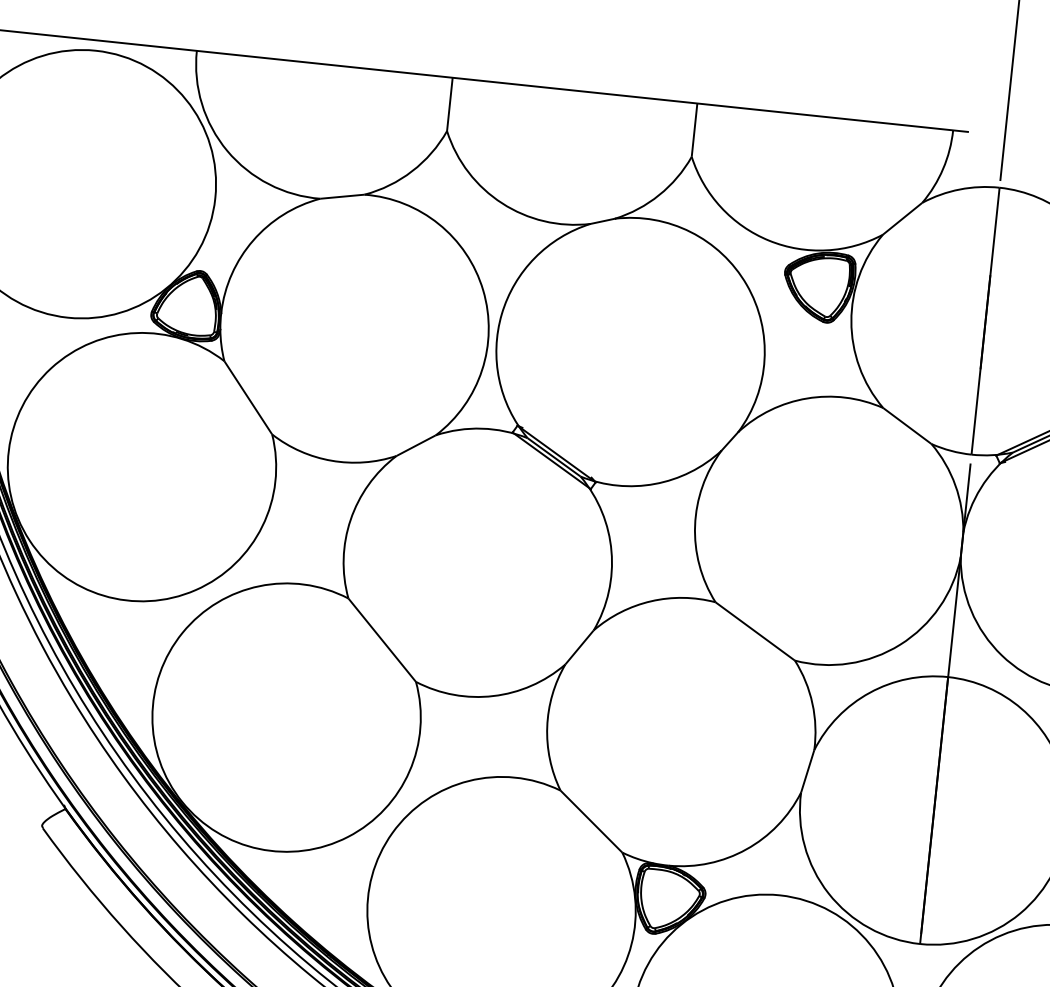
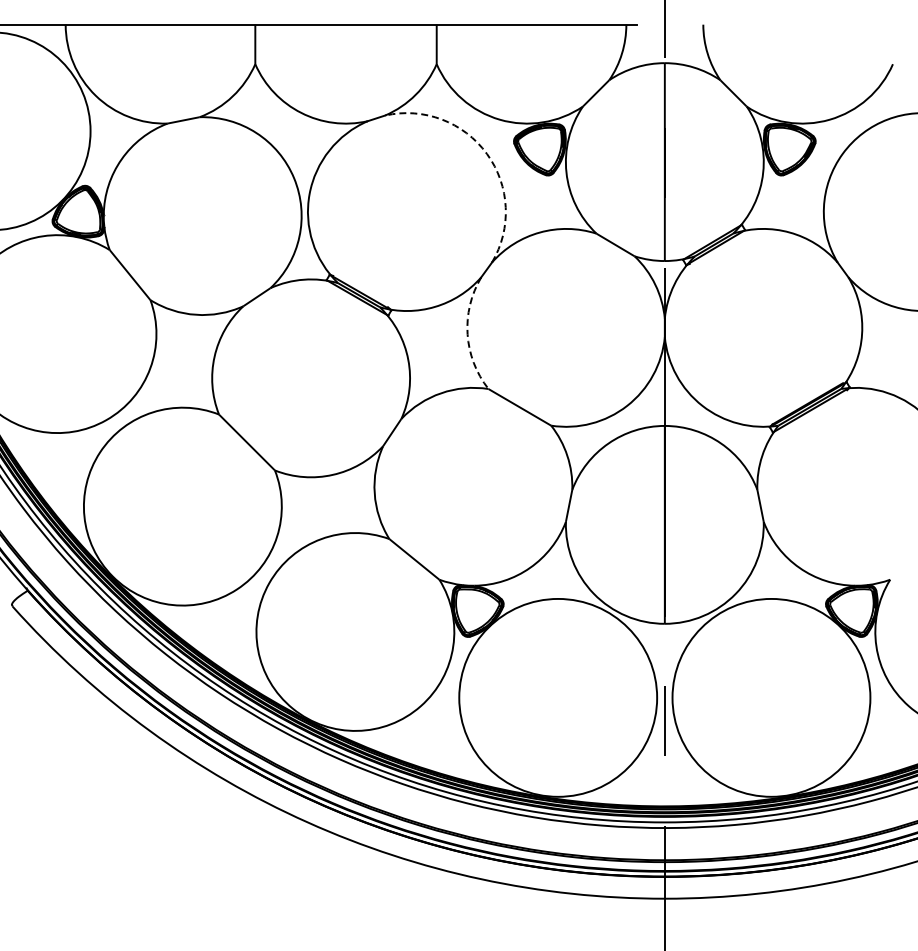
arc: (746, 284) -> (486, 153), solid -> dashed
arc: (694, 525) -> (467, 334), solid -> dashed

